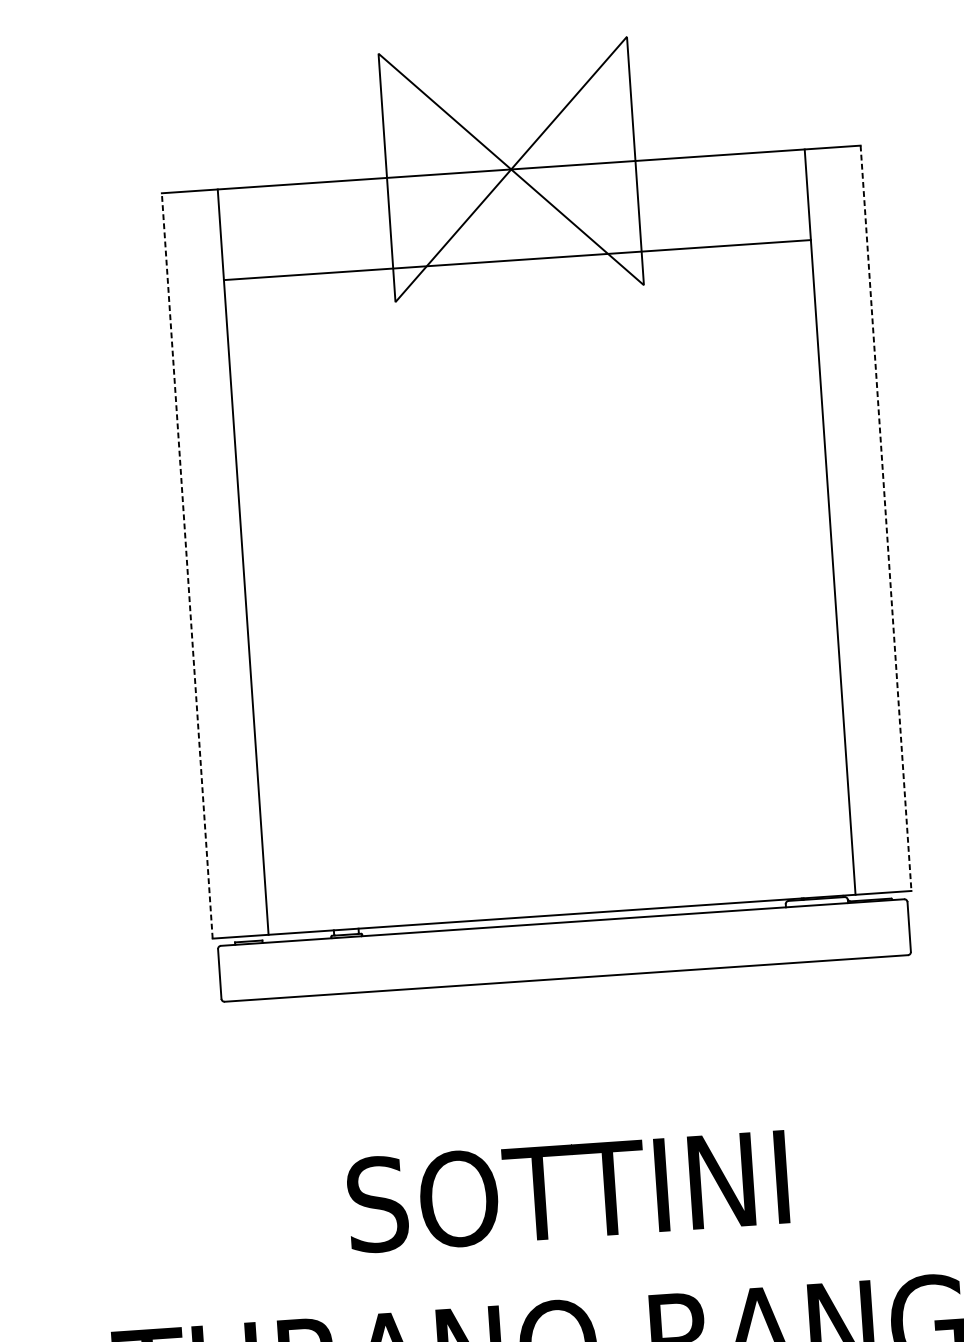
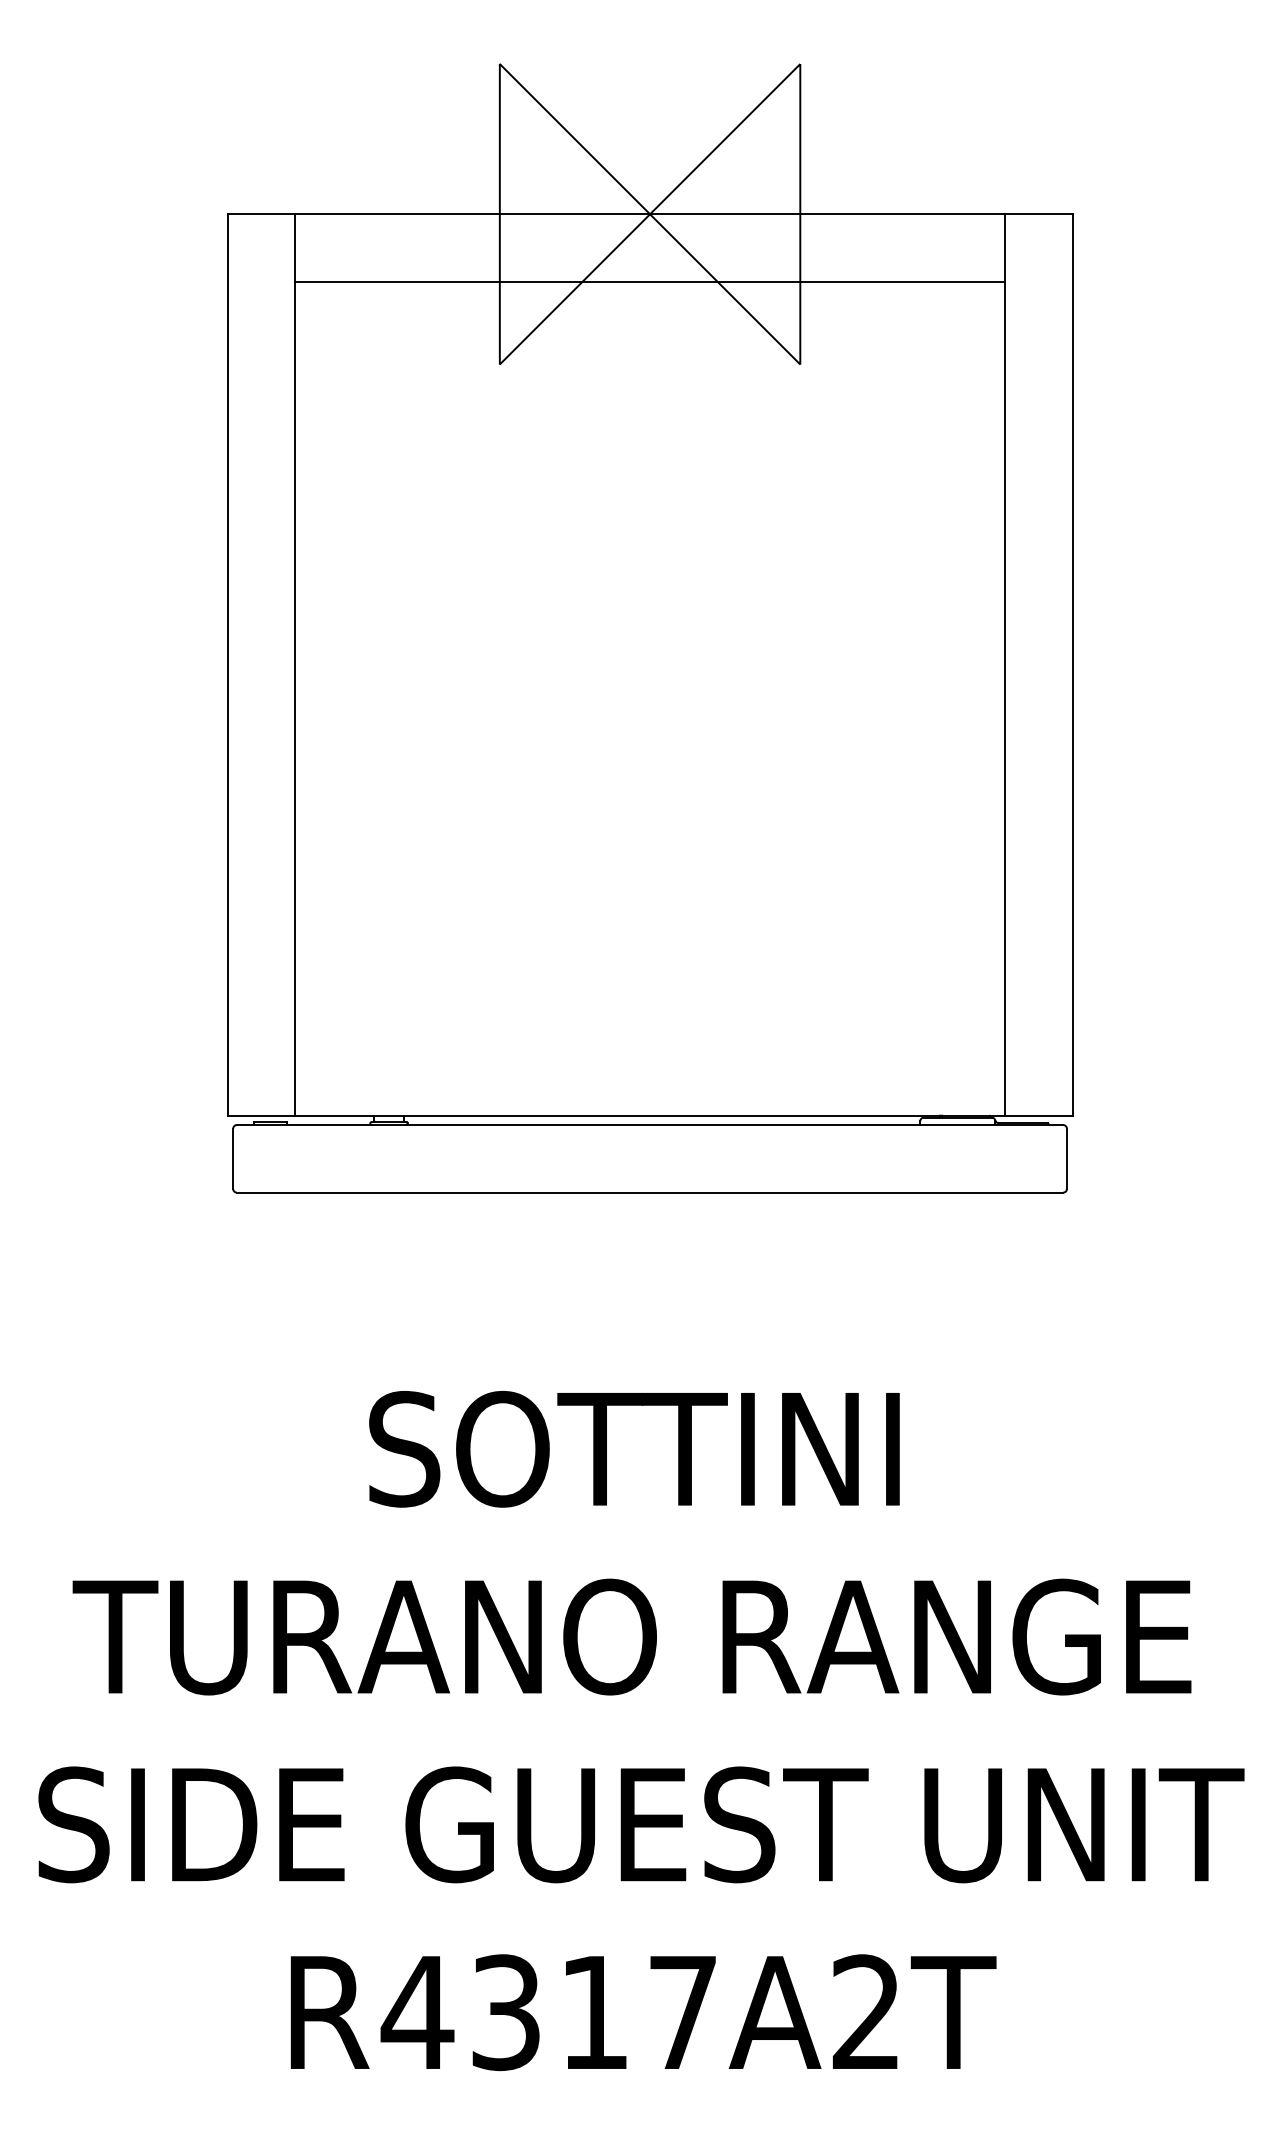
line: (516, 259) -> (649, 281), moved
line: (885, 517) -> (1072, 664), dashed -> solid
line: (187, 565) -> (227, 664), dashed -> solid

